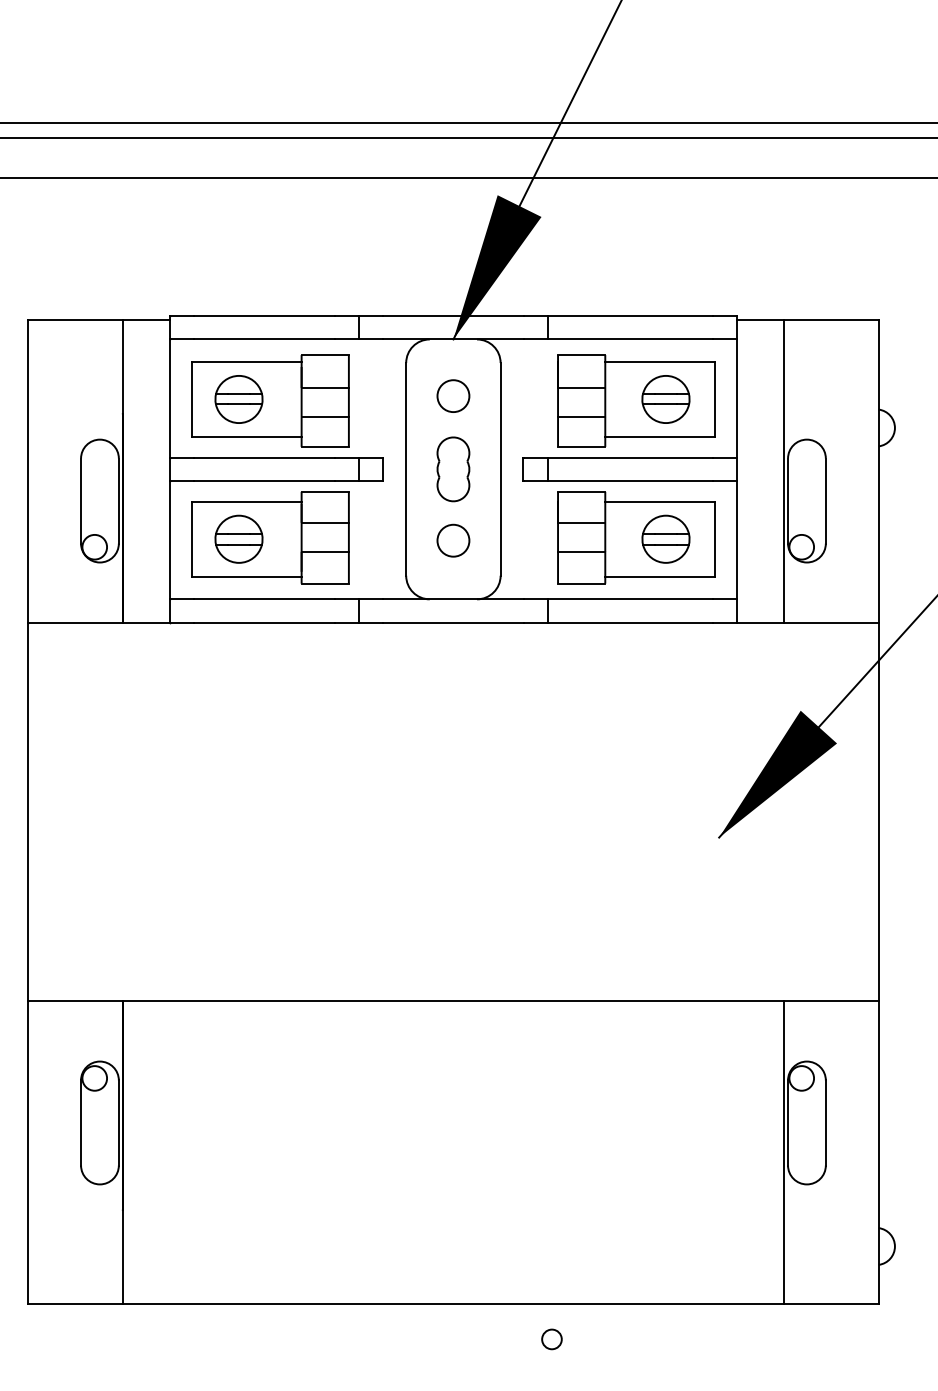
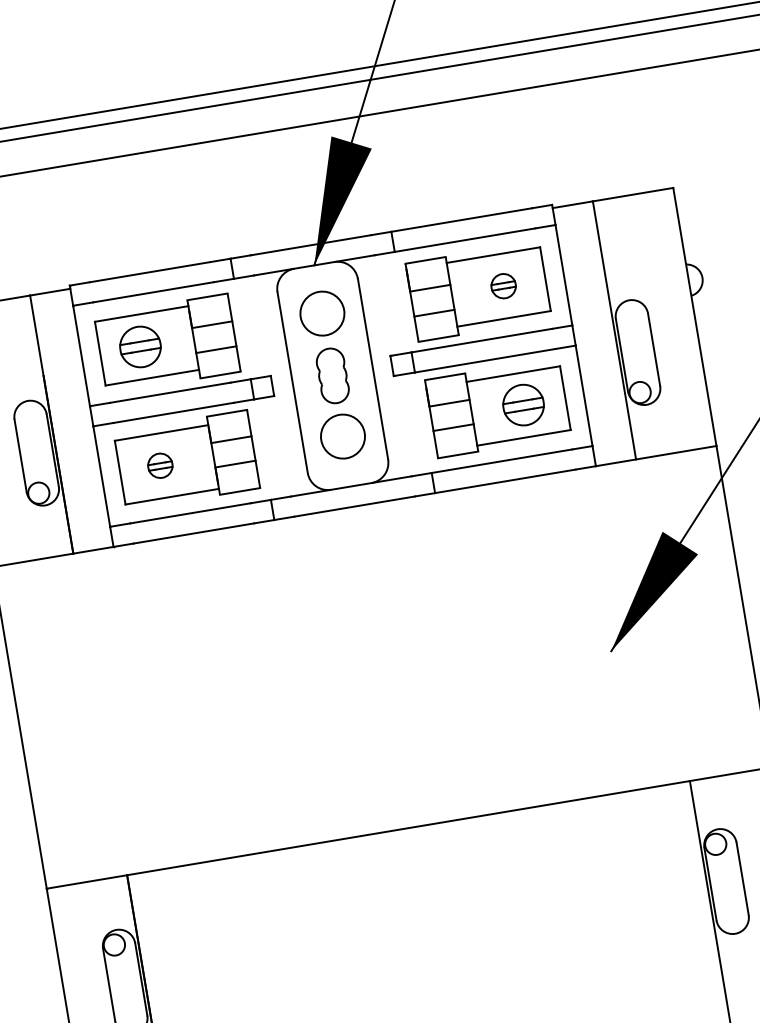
circle: (453, 396) -> (322, 313), size x1.6
part: (665, 399) -> (503, 286), size x0.6
part: (238, 538) -> (159, 465), size x0.6
circle: (453, 540) -> (343, 436), size x1.6

